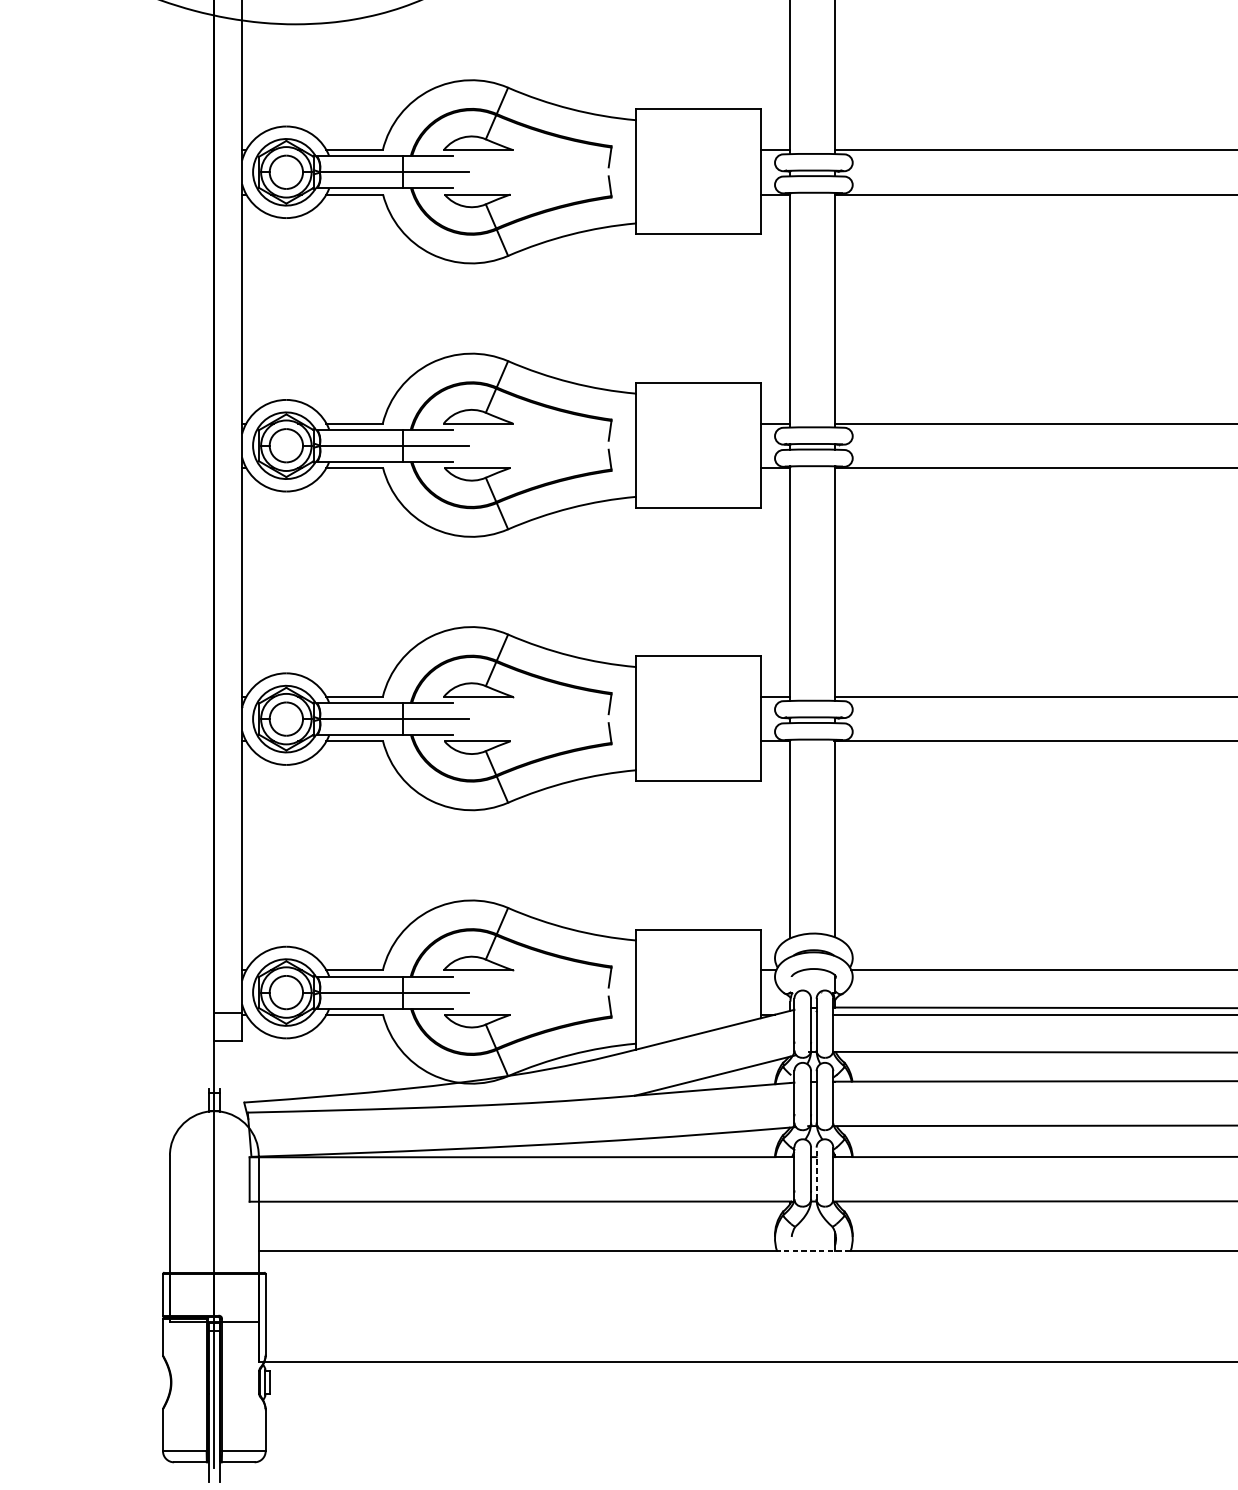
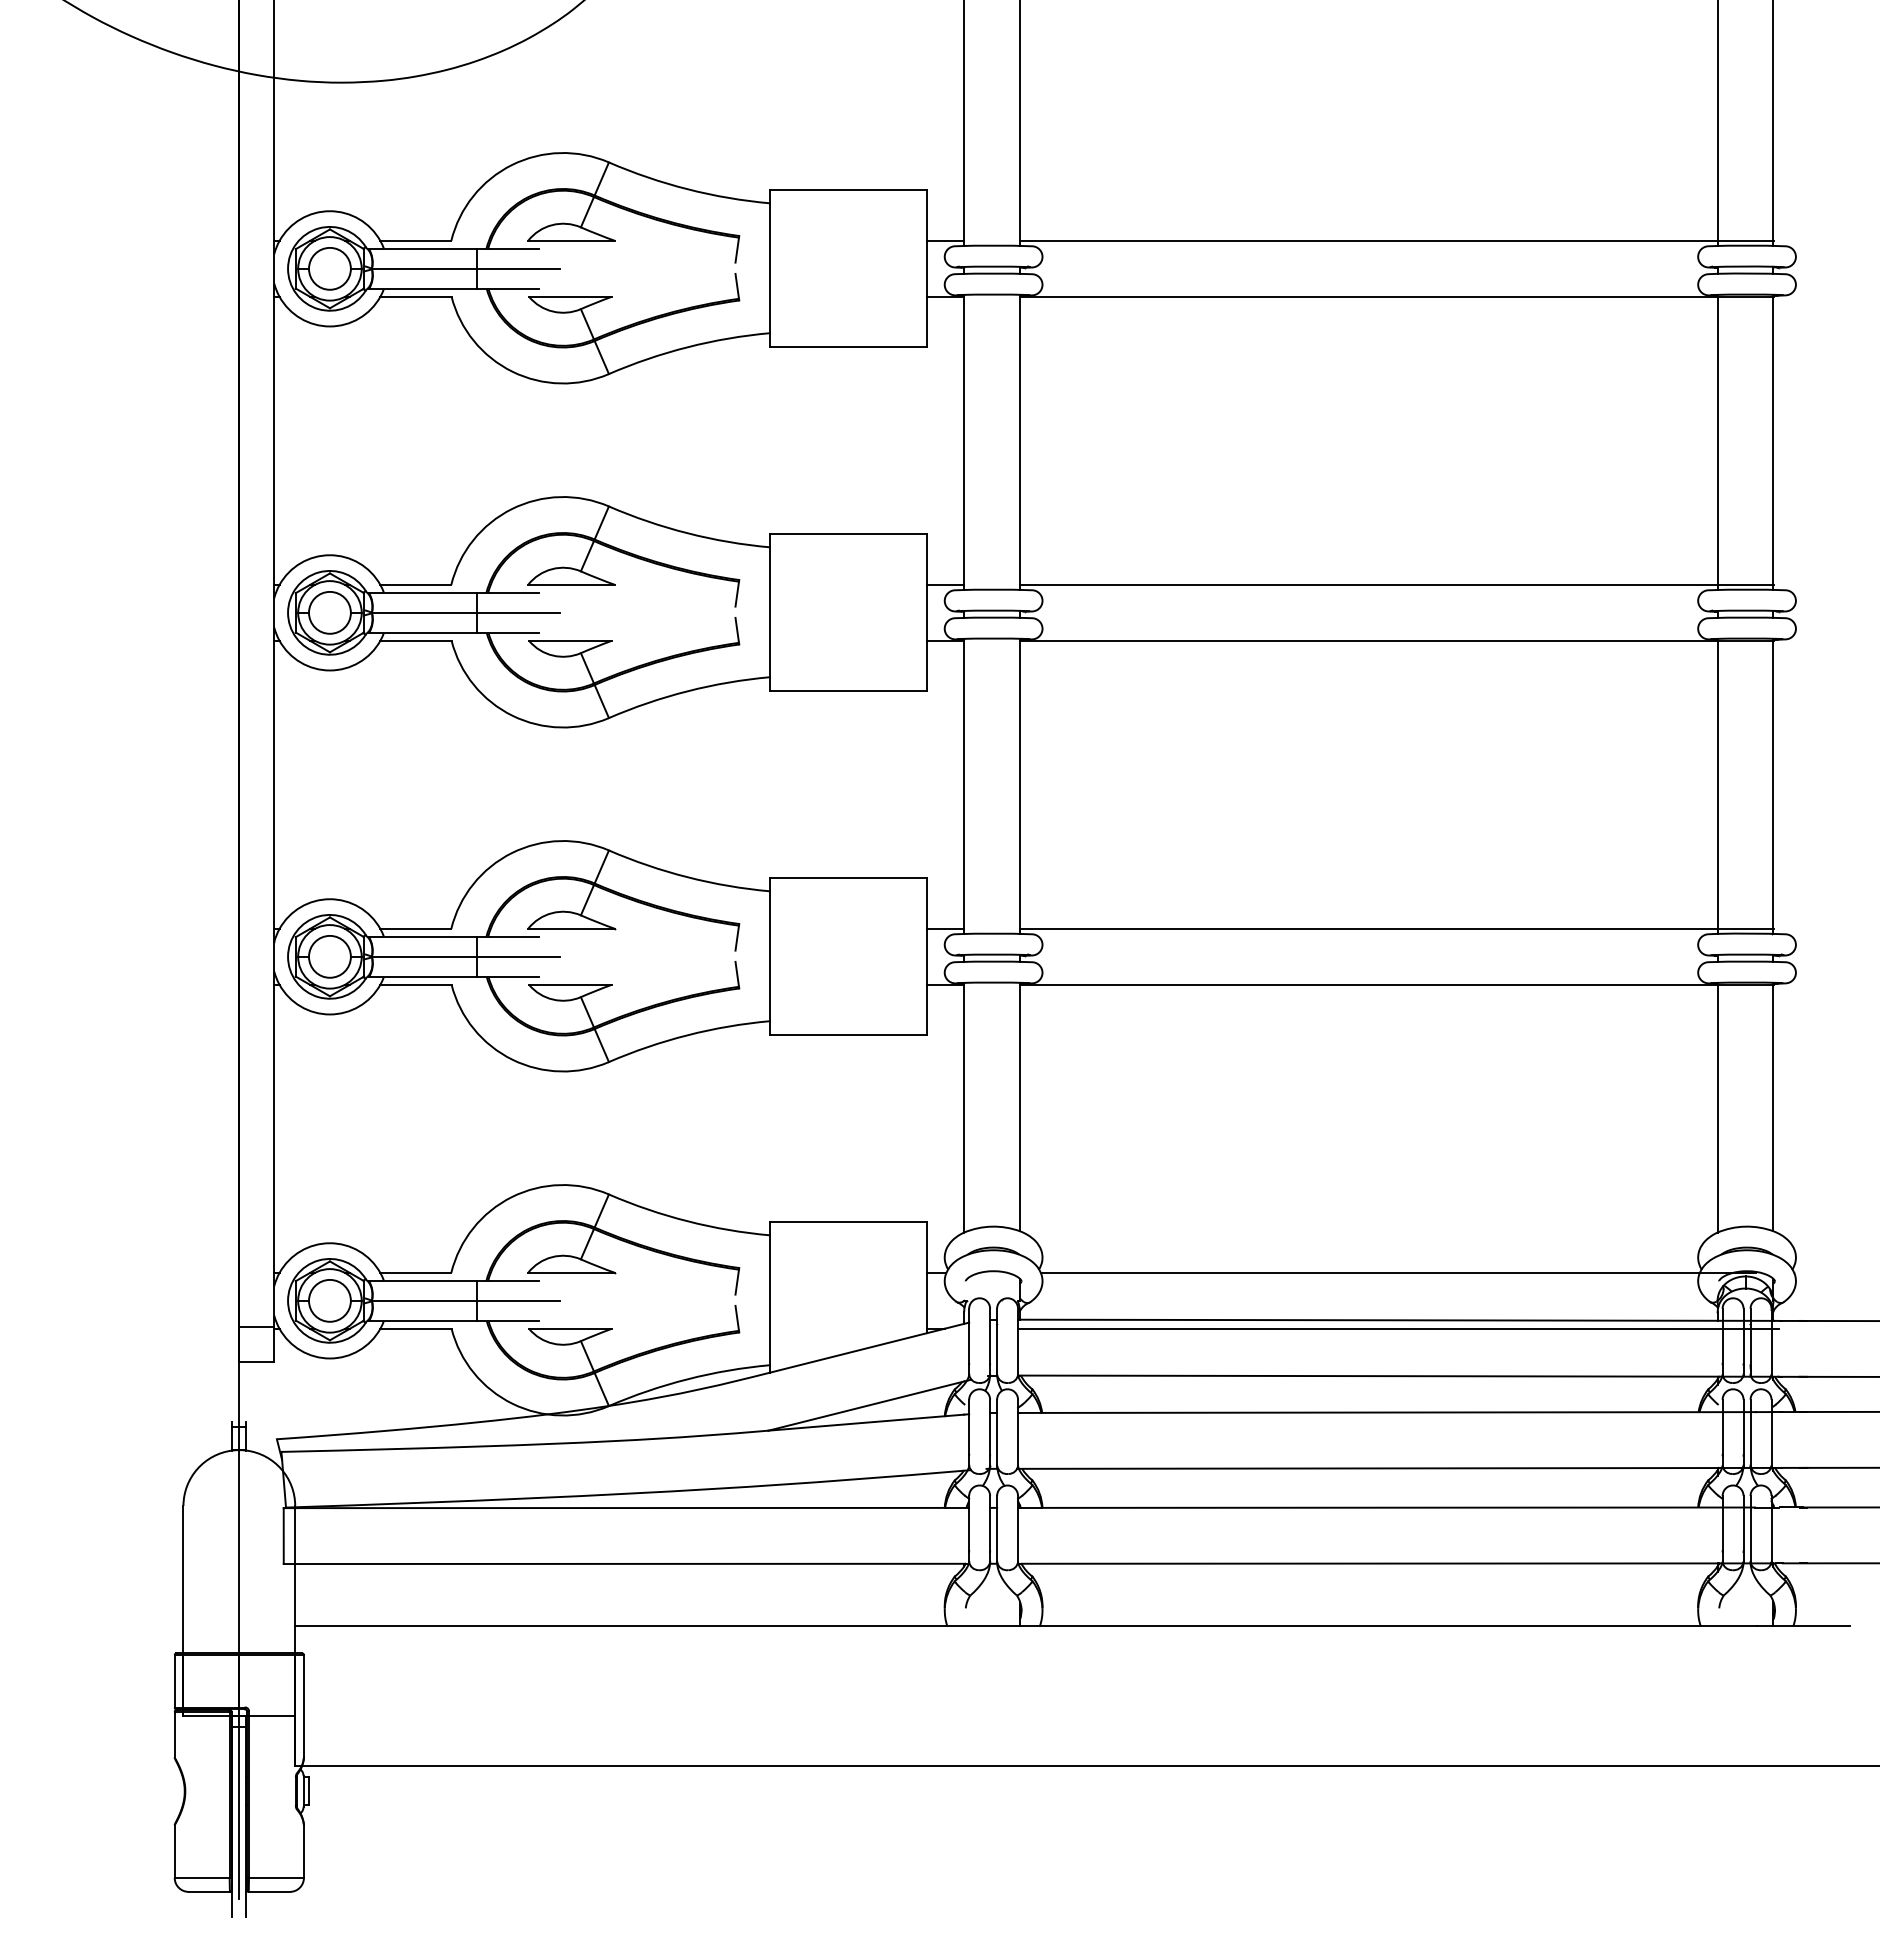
line: (816, 1173) -> (997, 1528), dashed -> solid
line: (813, 1251) -> (993, 1626), dashed -> solid

